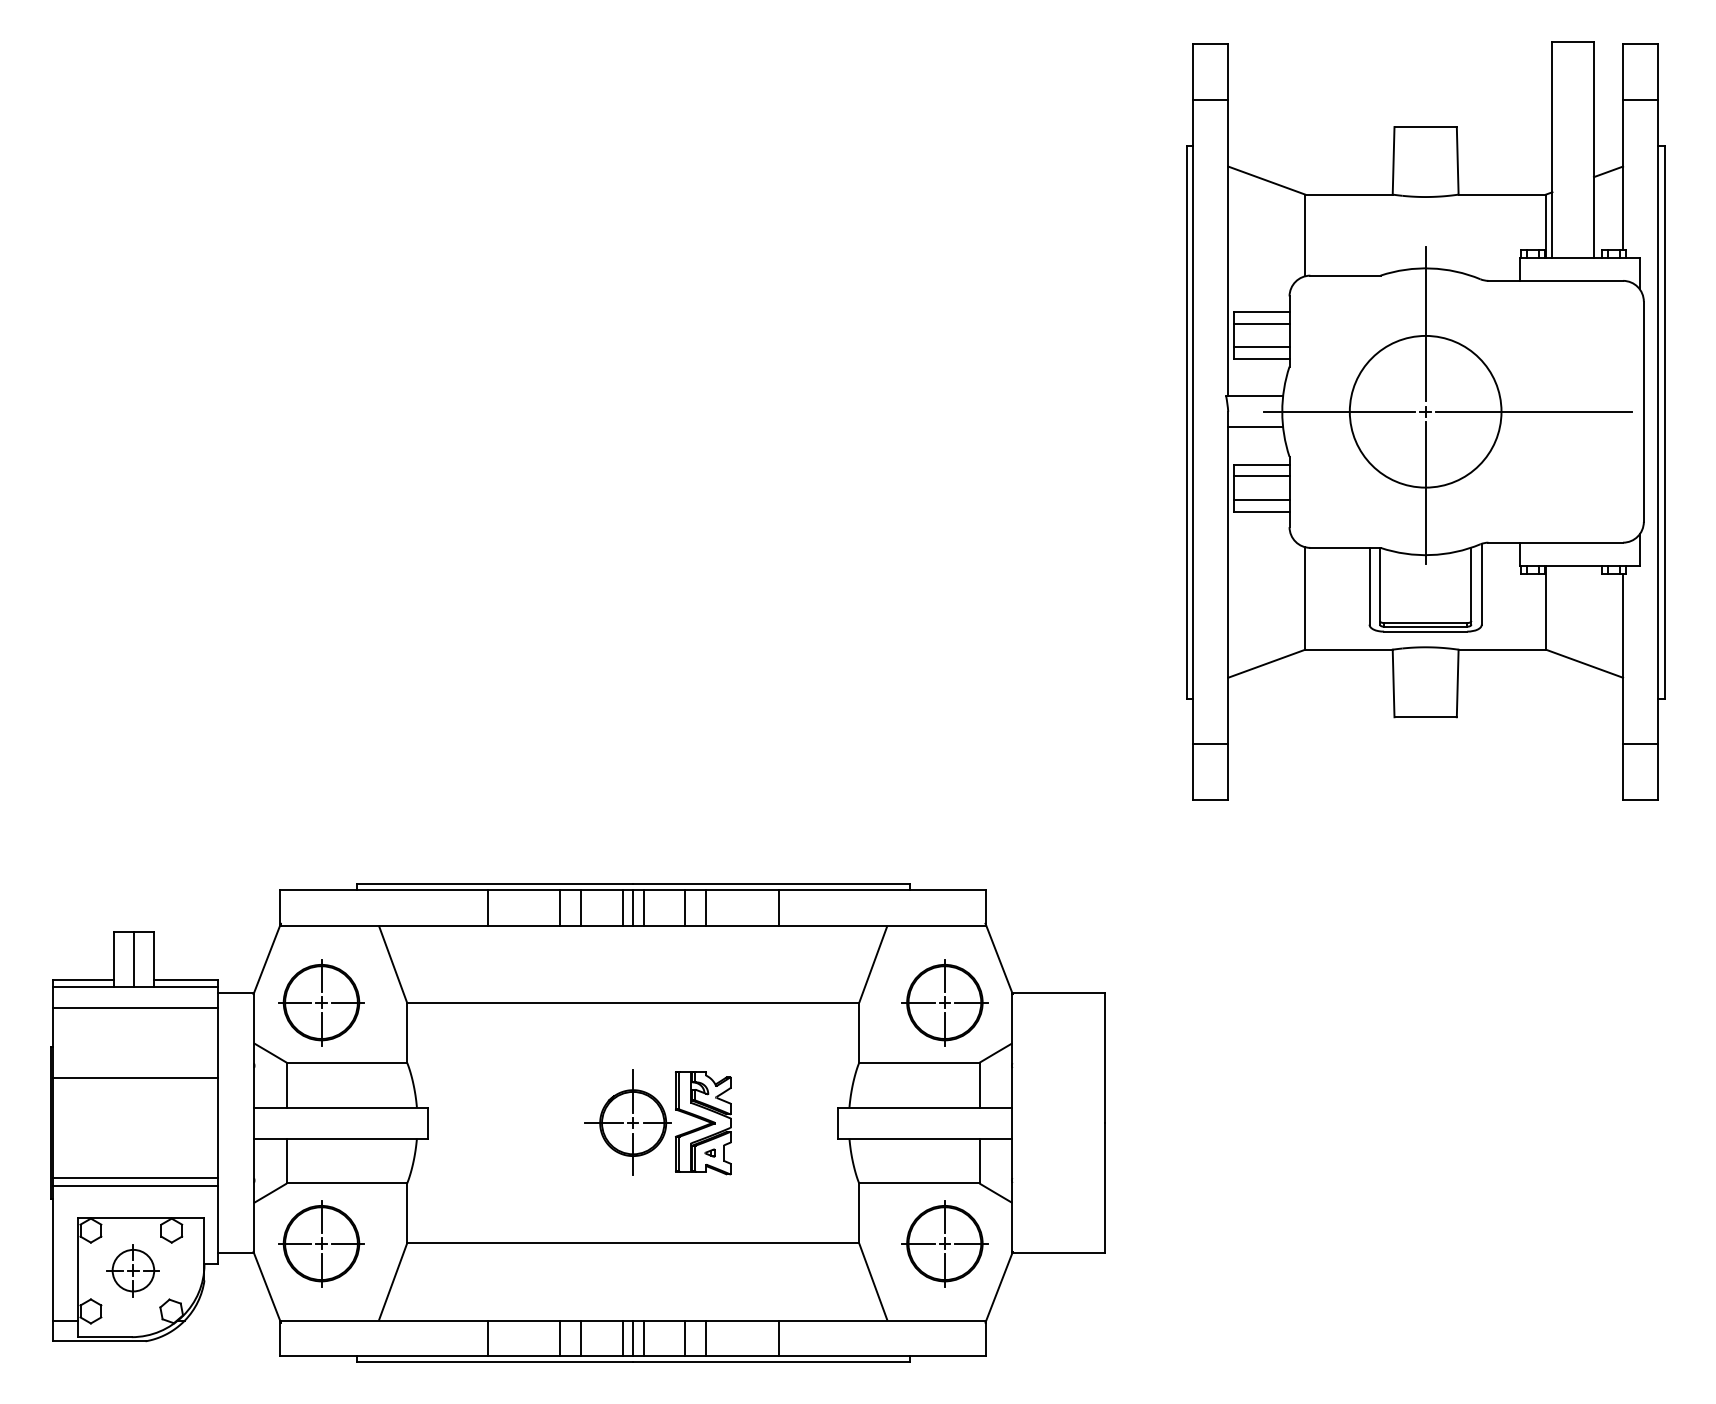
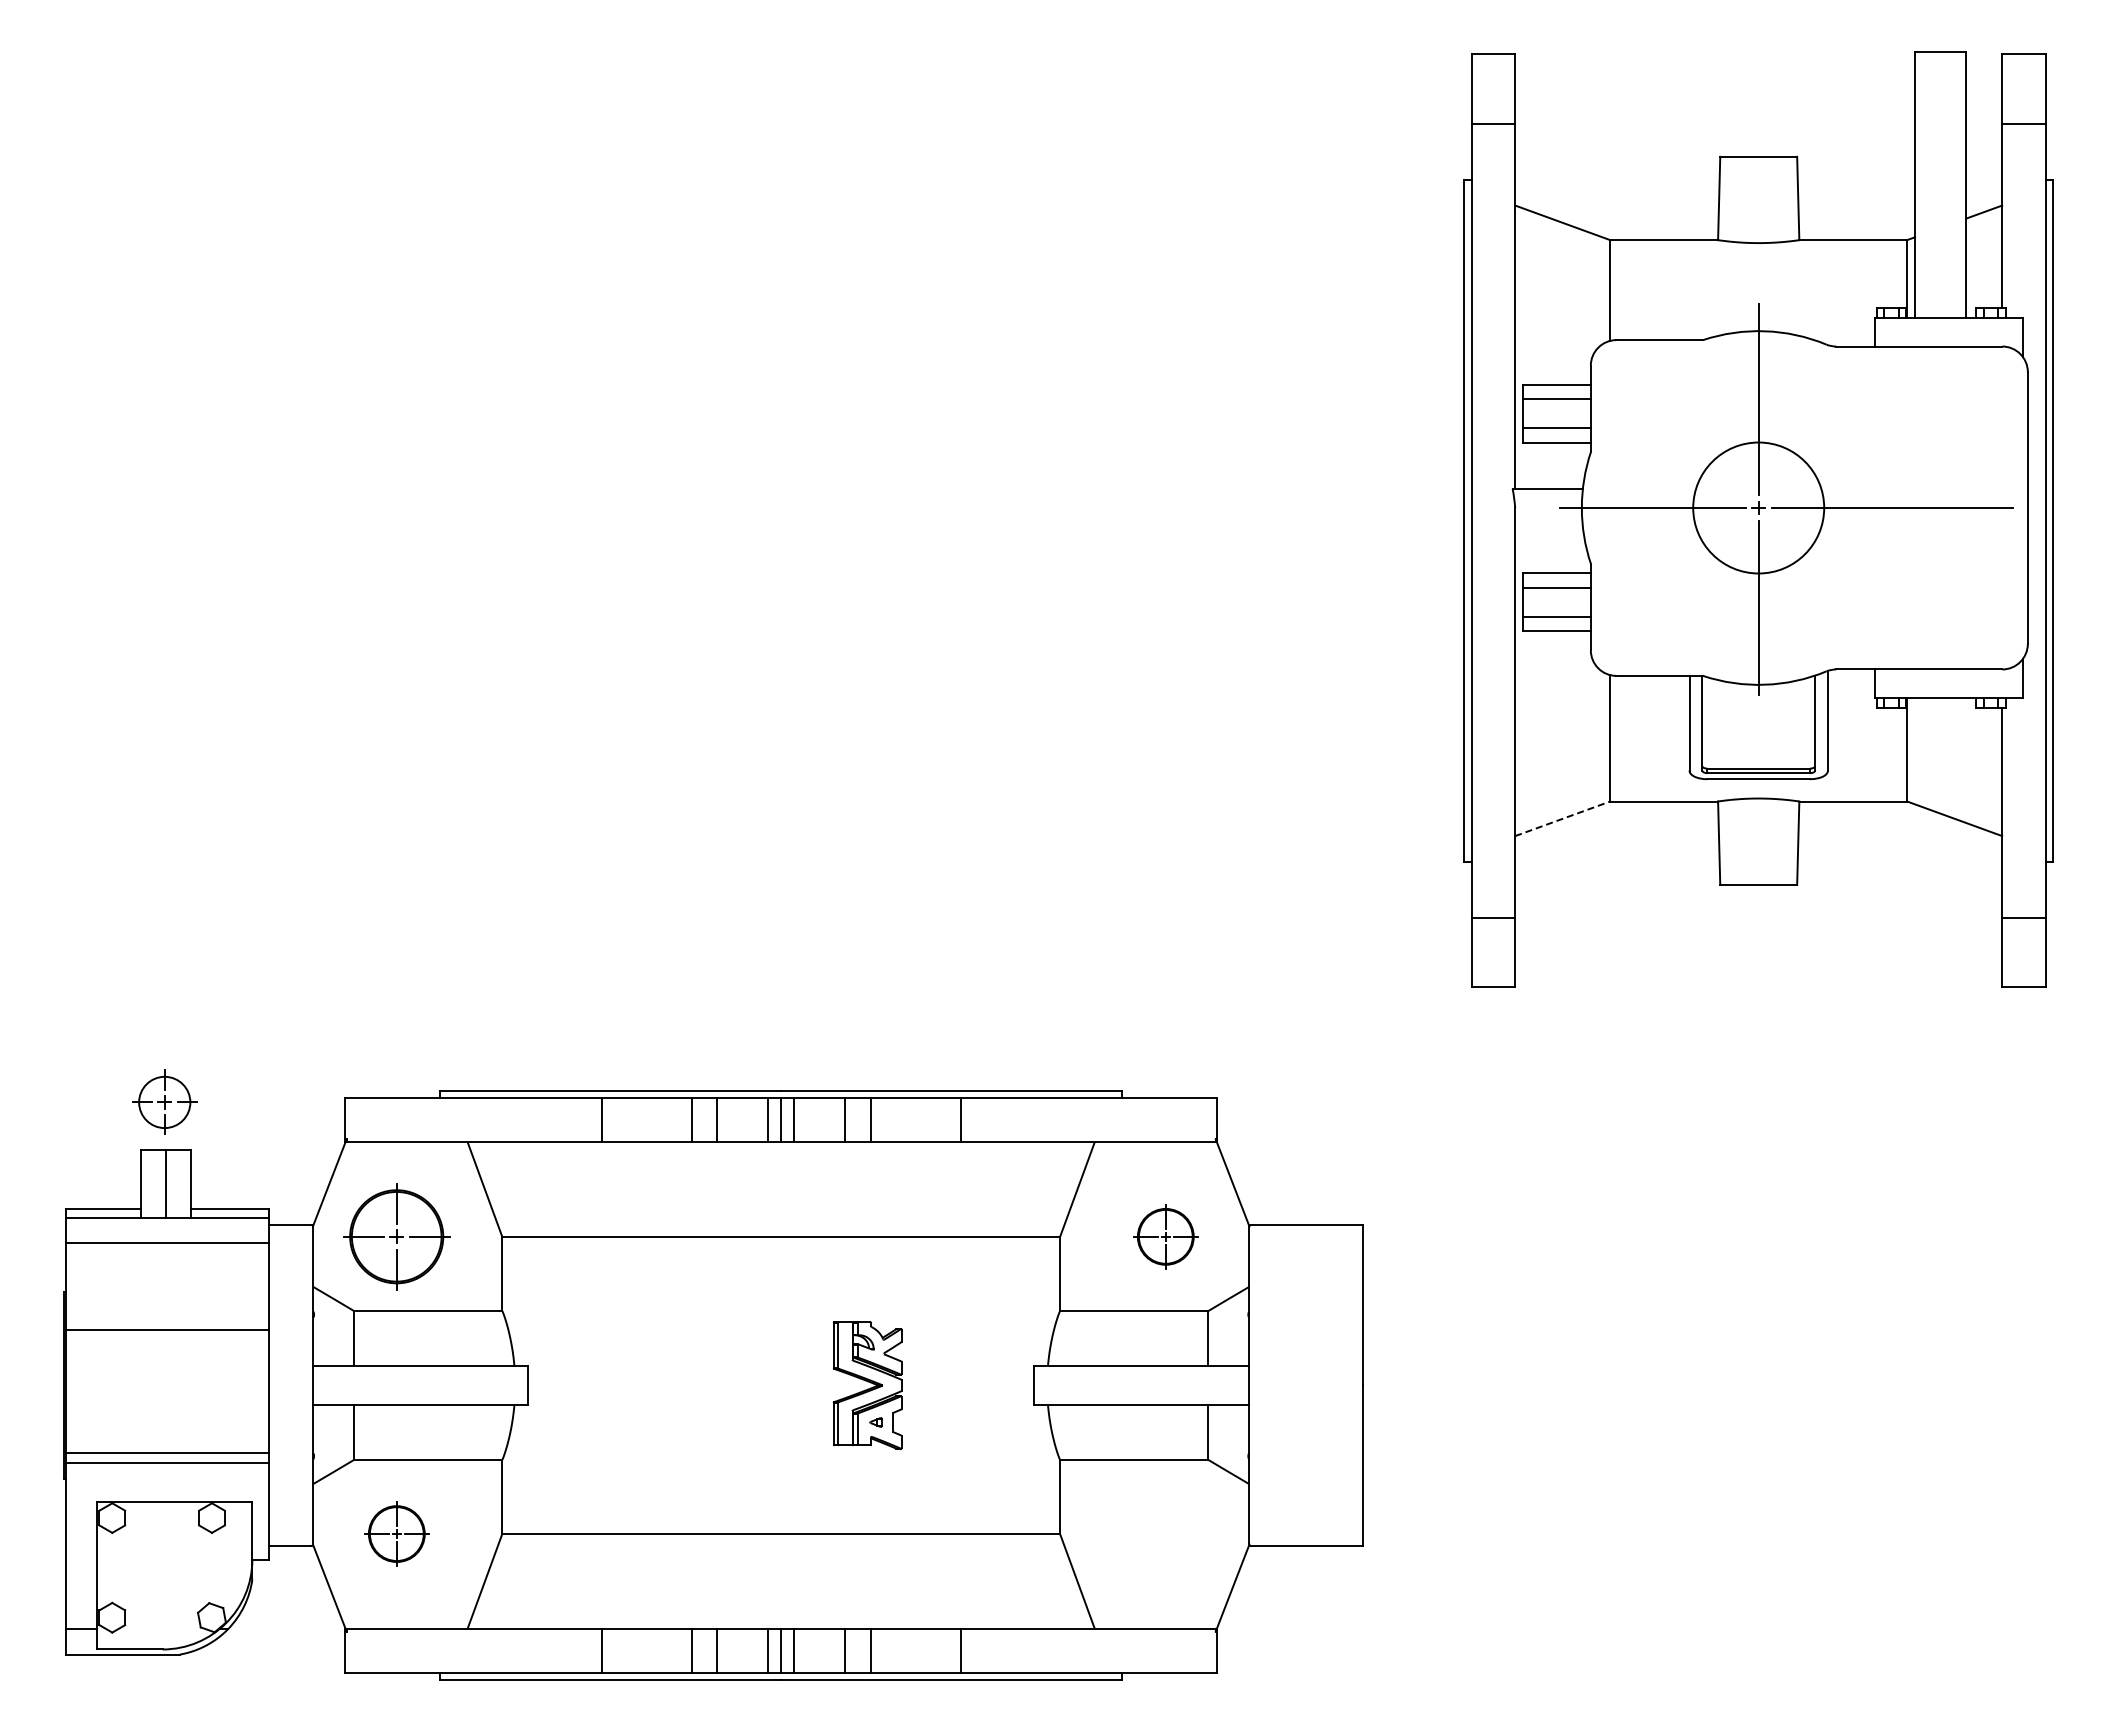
circle: (1425, 411) -> (1758, 507), size x0.7
line: (1255, 427) -> (1548, 527), removed
line: (1266, 663) -> (1562, 818), solid -> dashed
part: (944, 1002) -> (1165, 1236), size x0.6
part: (627, 1122) -> (774, 1384), removed
part: (321, 1243) -> (396, 1533), size x0.6
part: (944, 1243) -> (1165, 1533), removed
part: (133, 1269) -> (164, 1101), moved

